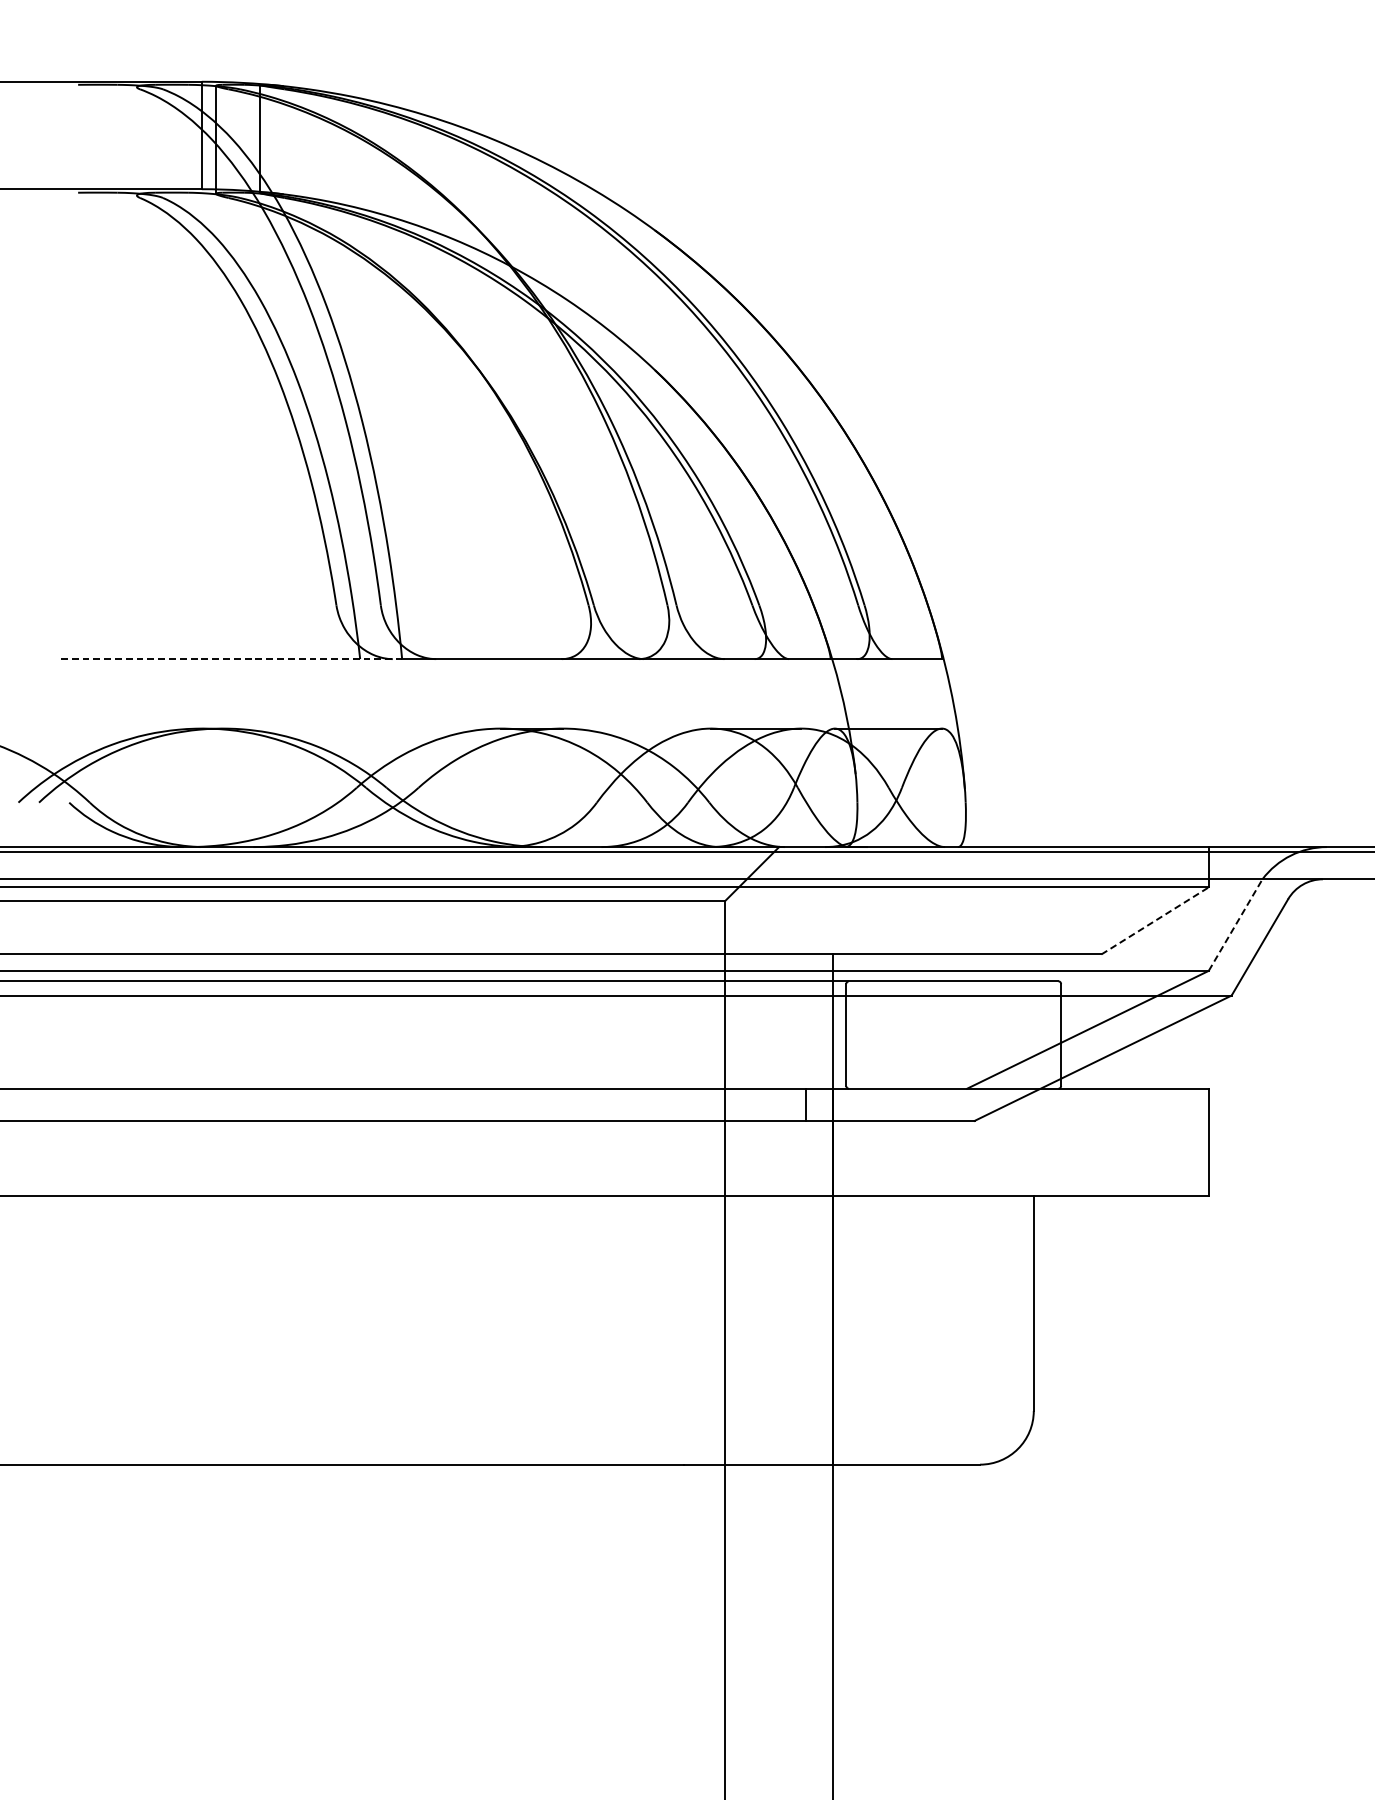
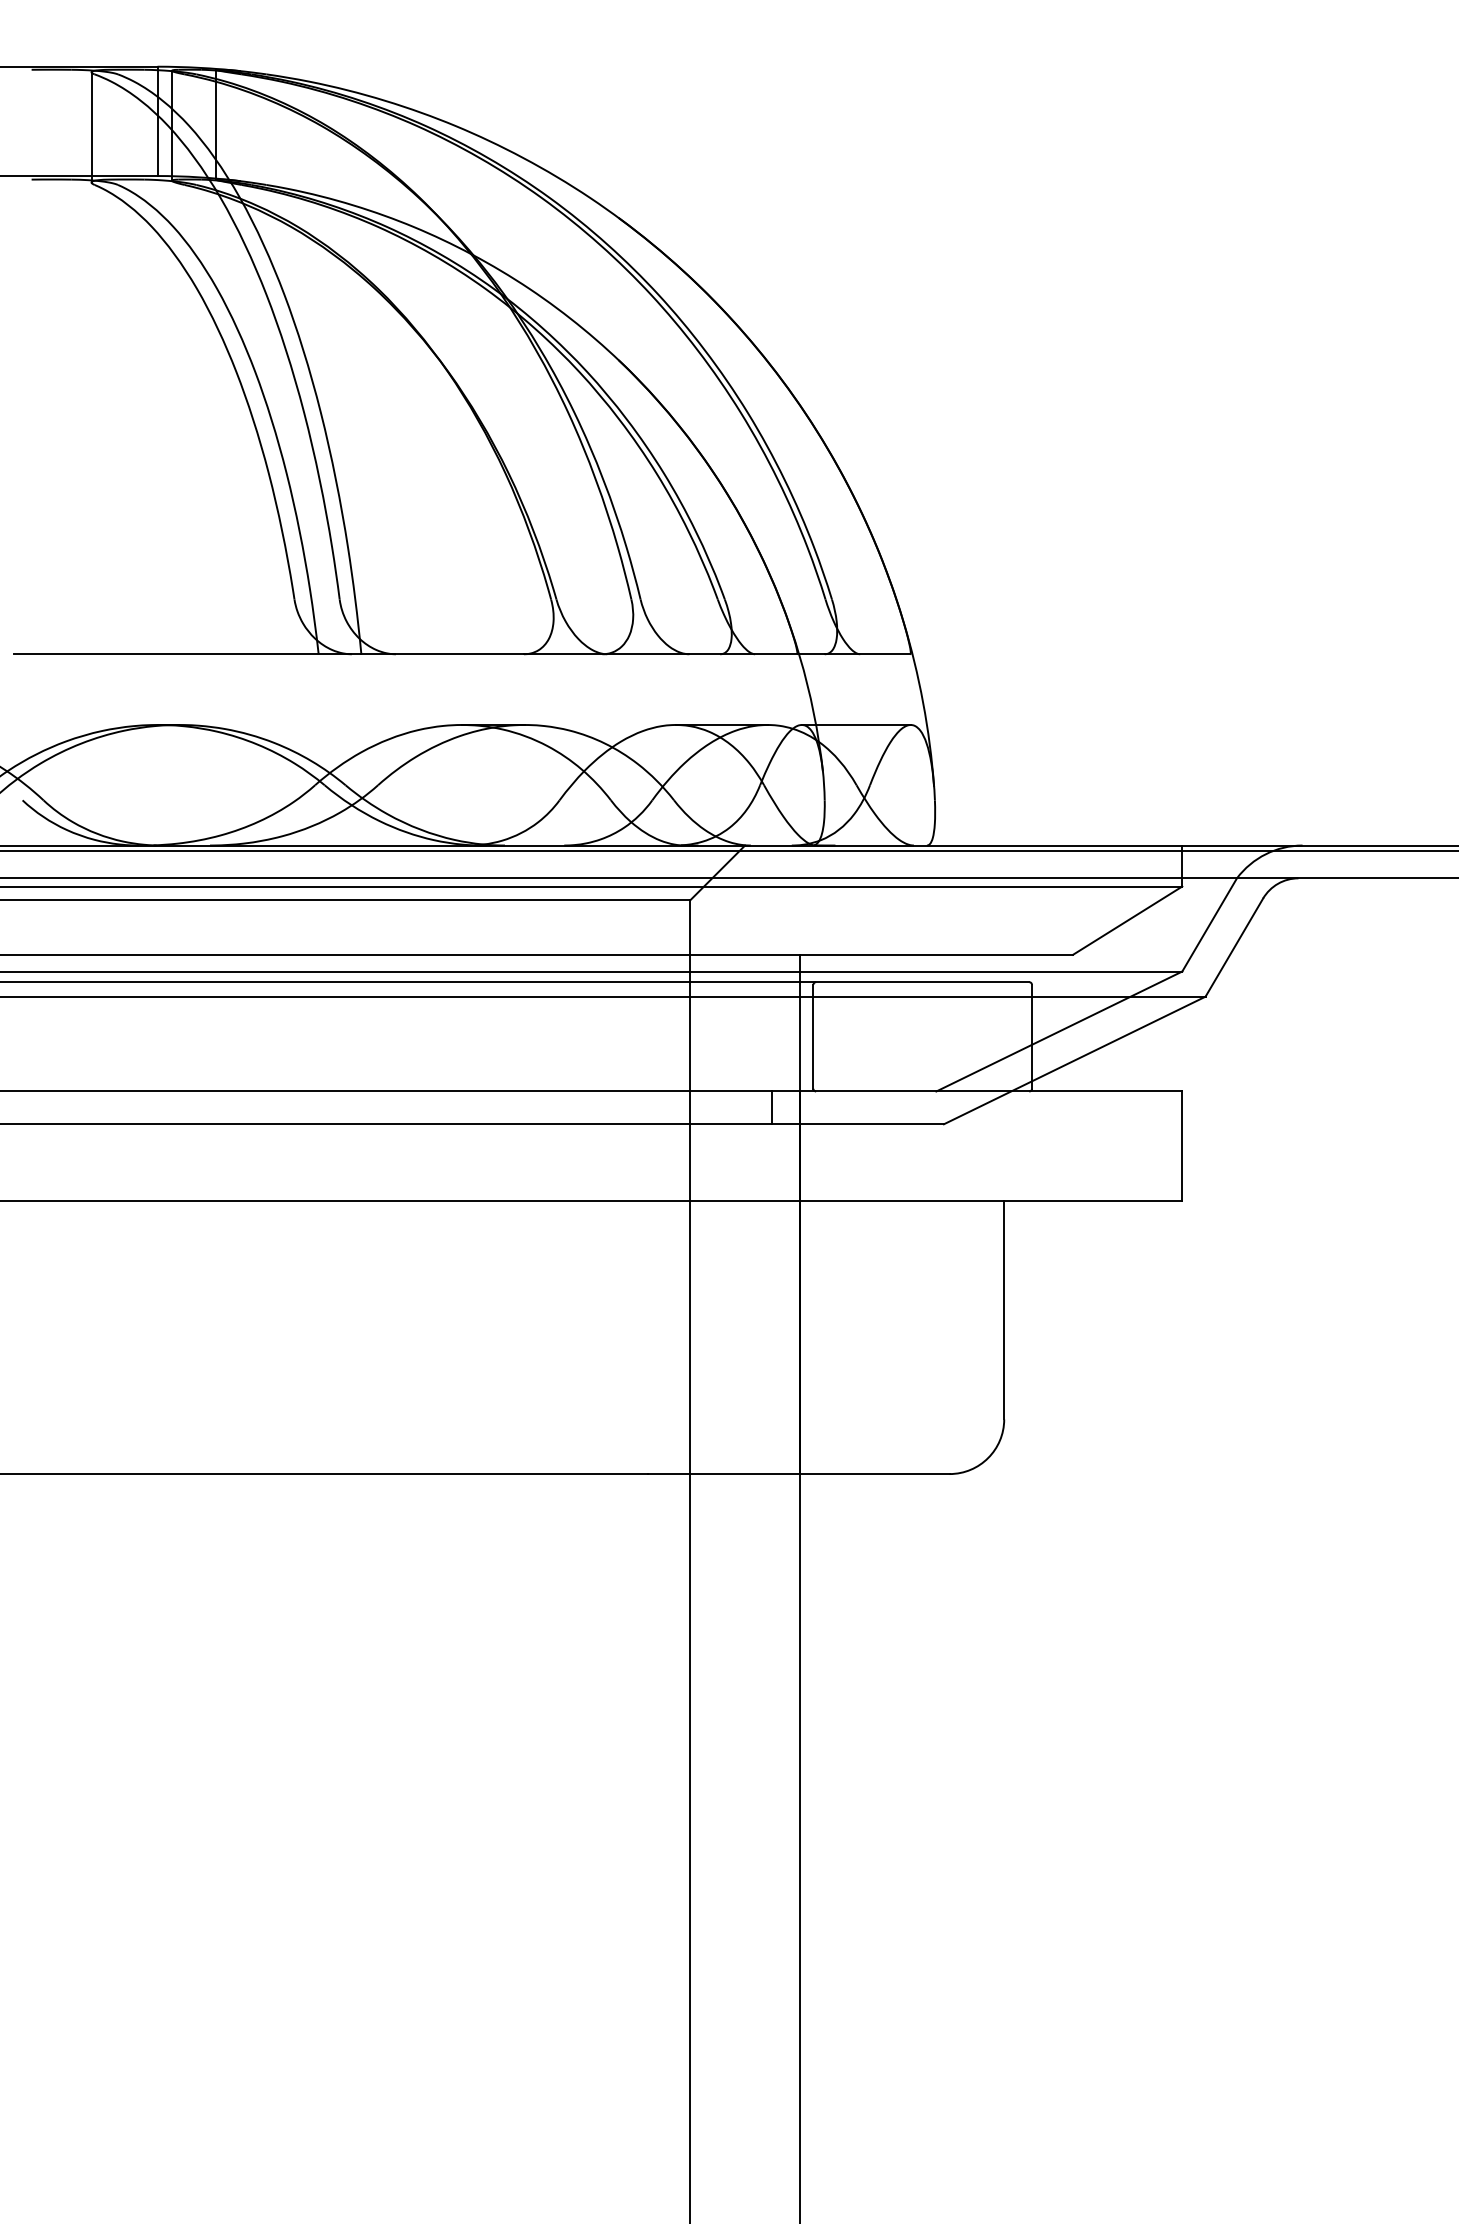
line: (136, 141) -> (91, 127), added
line: (231, 659) -> (187, 654), dashed -> solid
line: (1155, 920) -> (1128, 920), dashed -> solid
line: (1235, 924) -> (1209, 924), dashed -> solid

